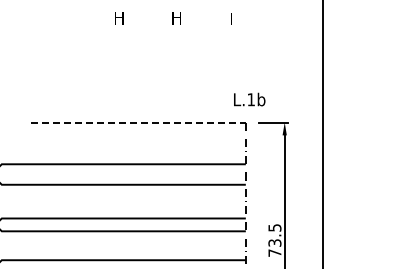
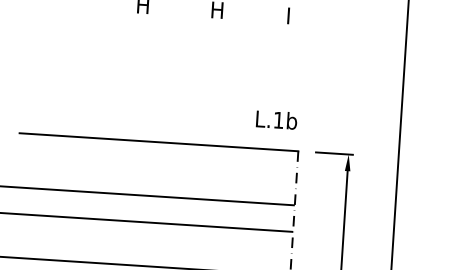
text: (249, 99) -> (276, 119), moved
line: (138, 122) -> (159, 142), dashed -> solid

